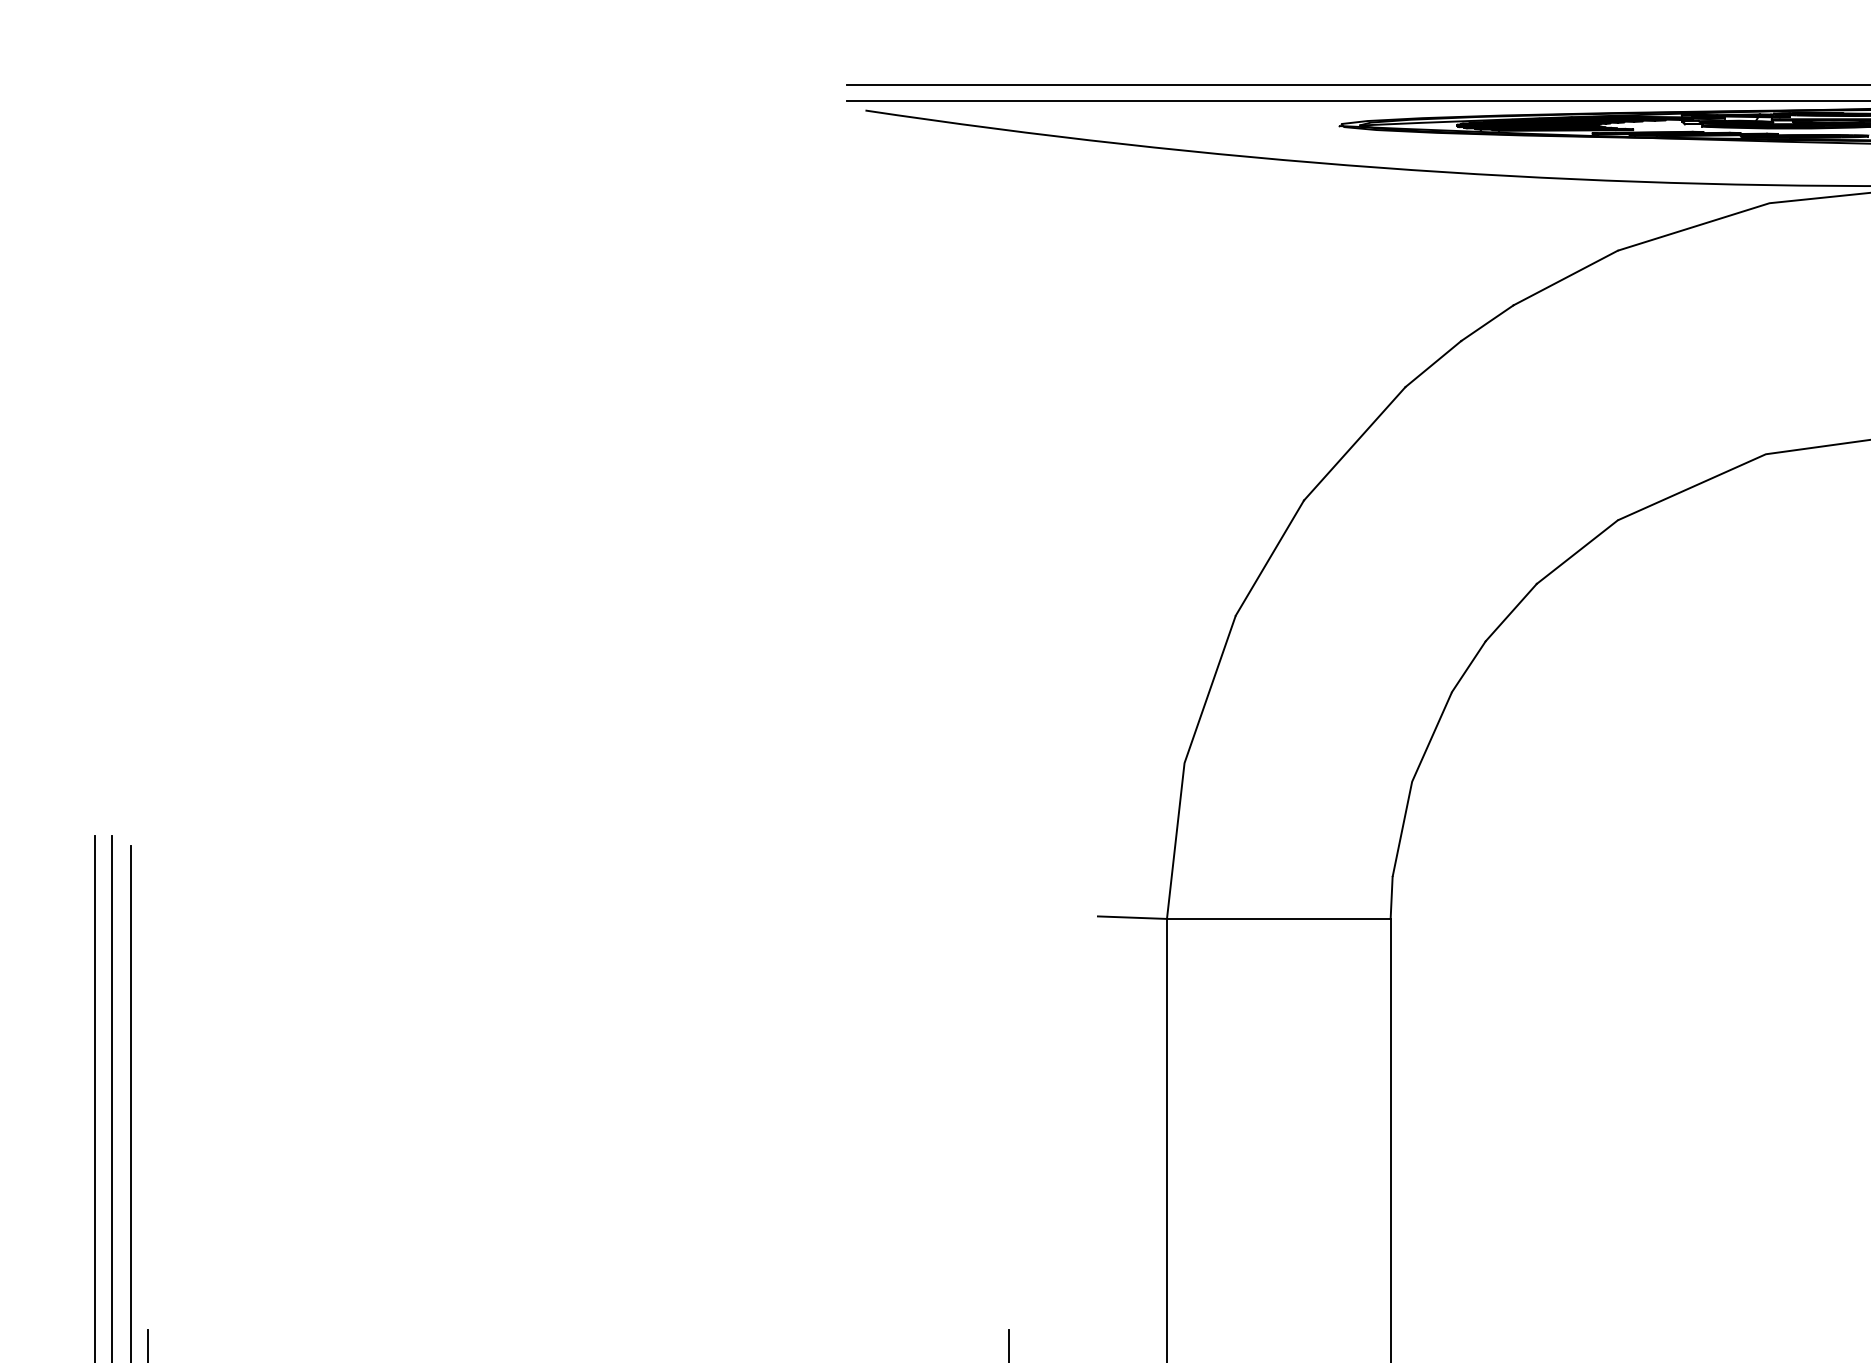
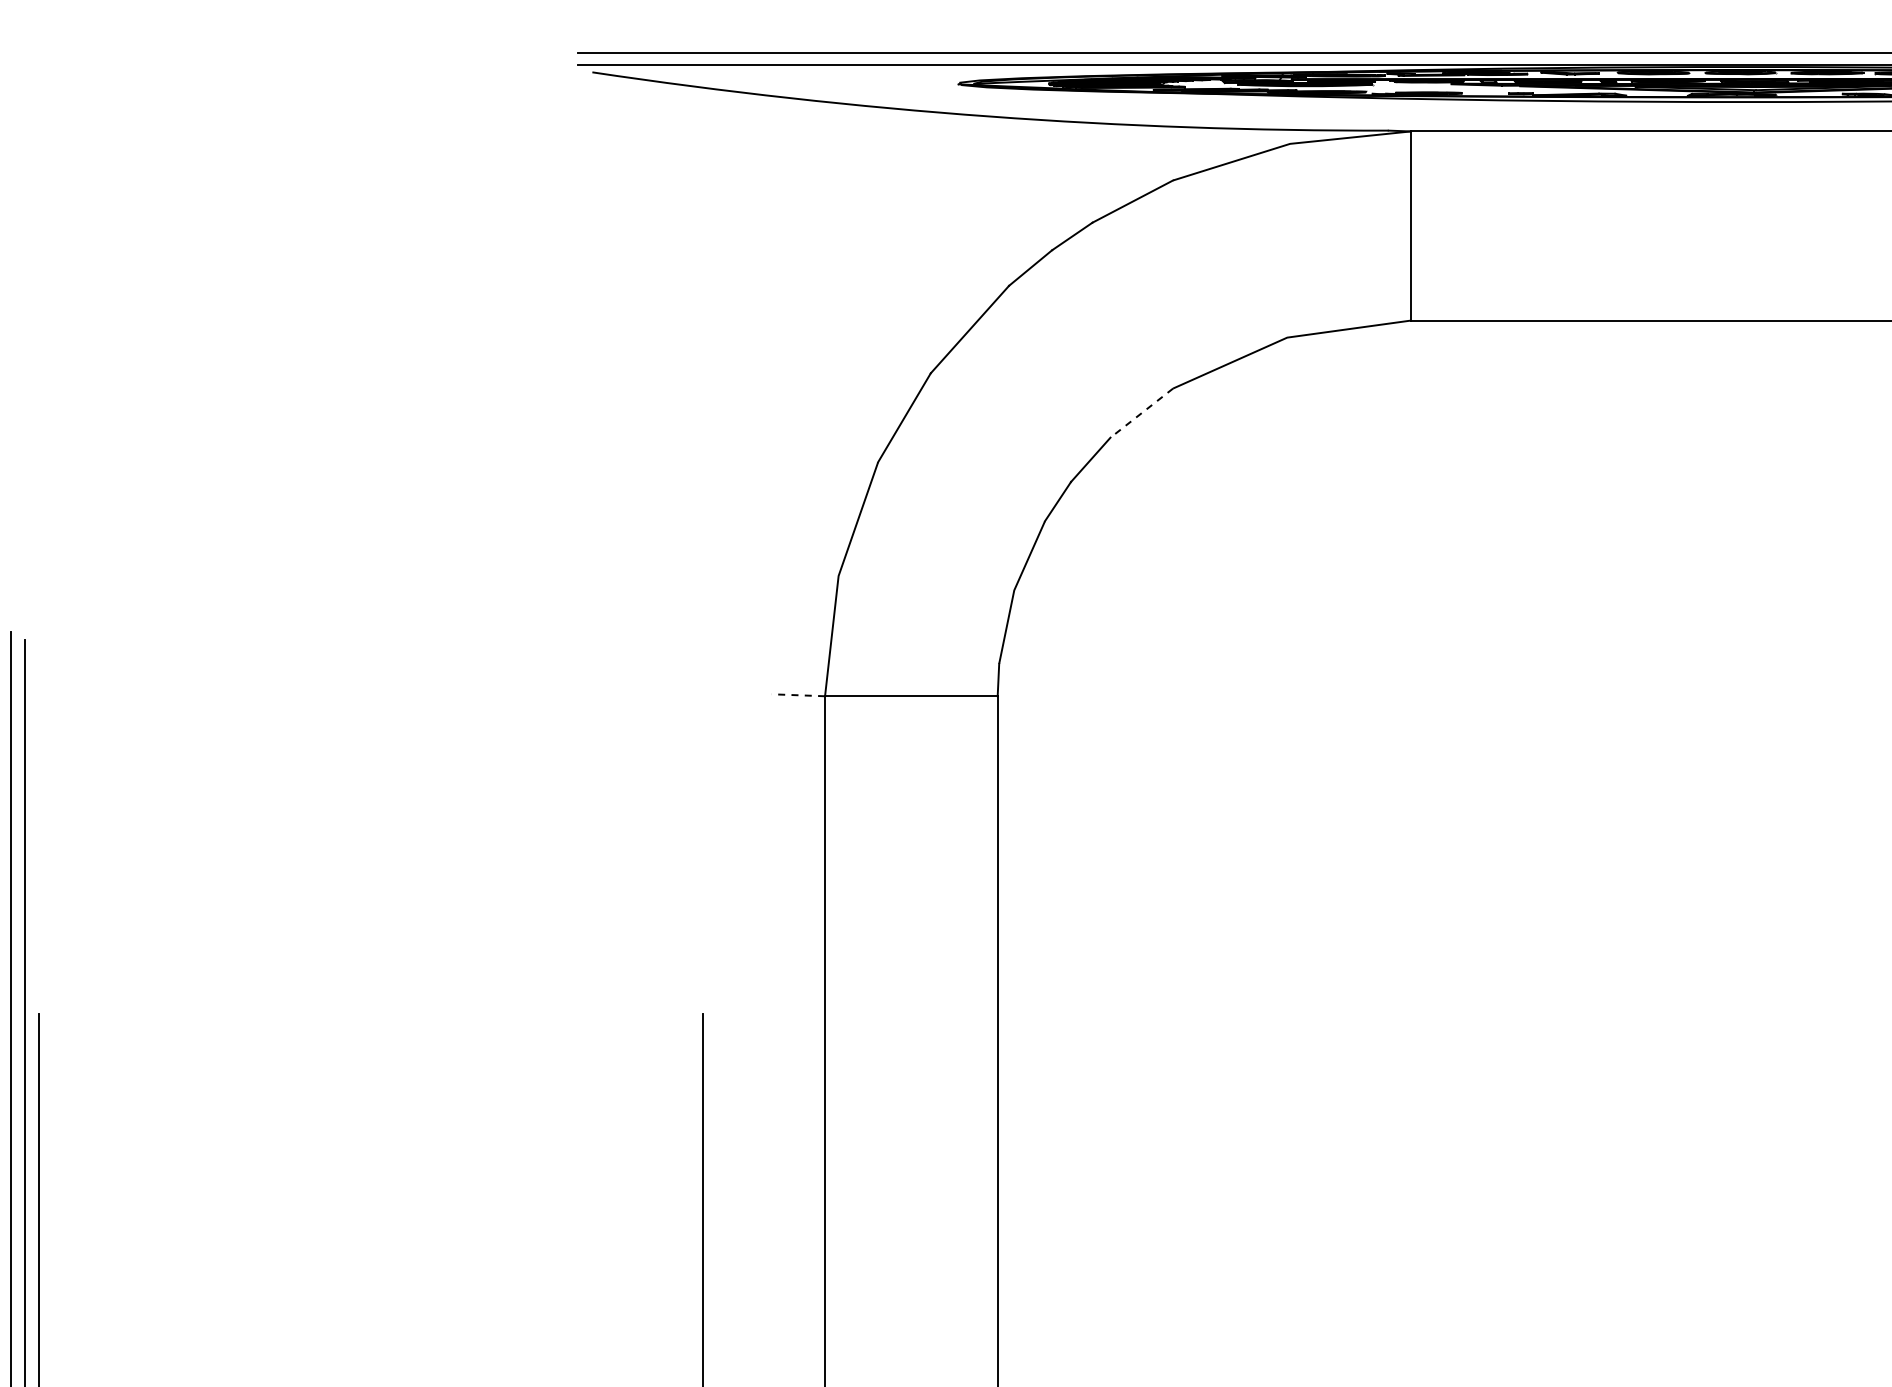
line: (1576, 552) -> (1141, 413), solid -> dashed
line: (1132, 917) -> (798, 695), solid -> dashed

